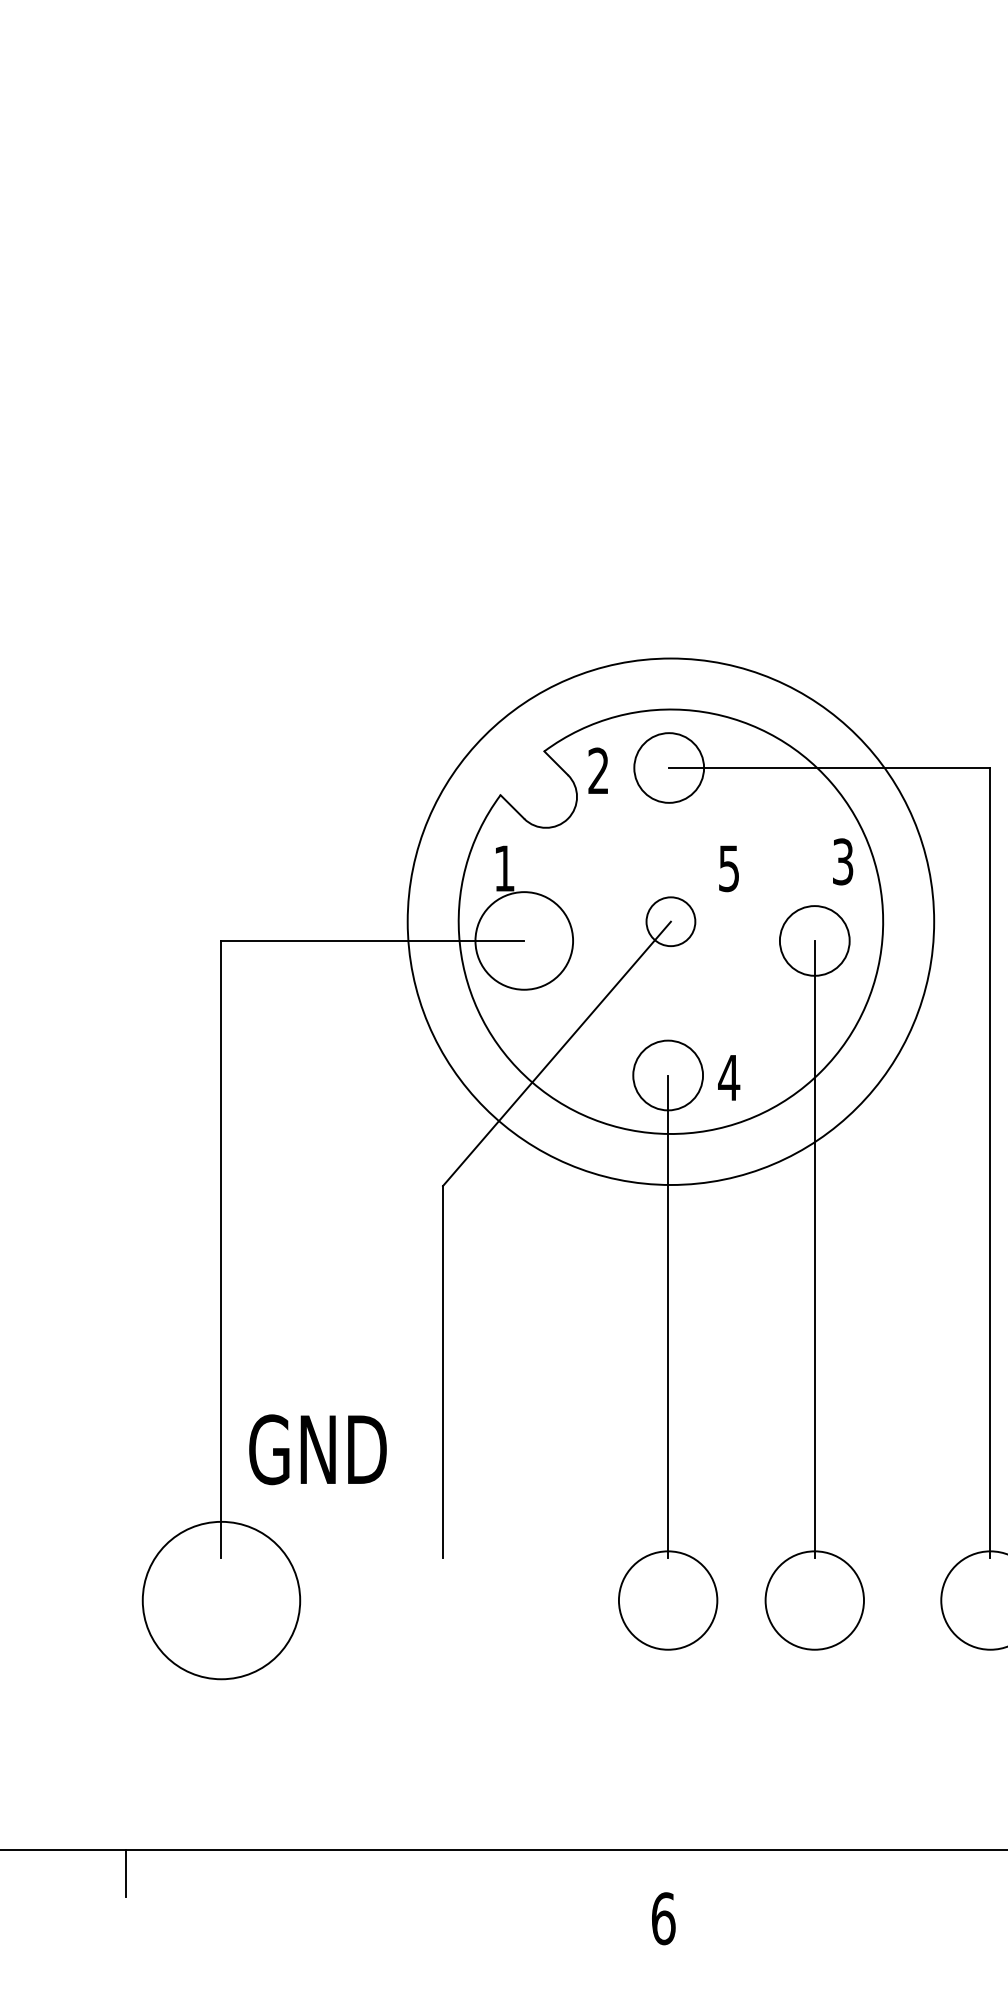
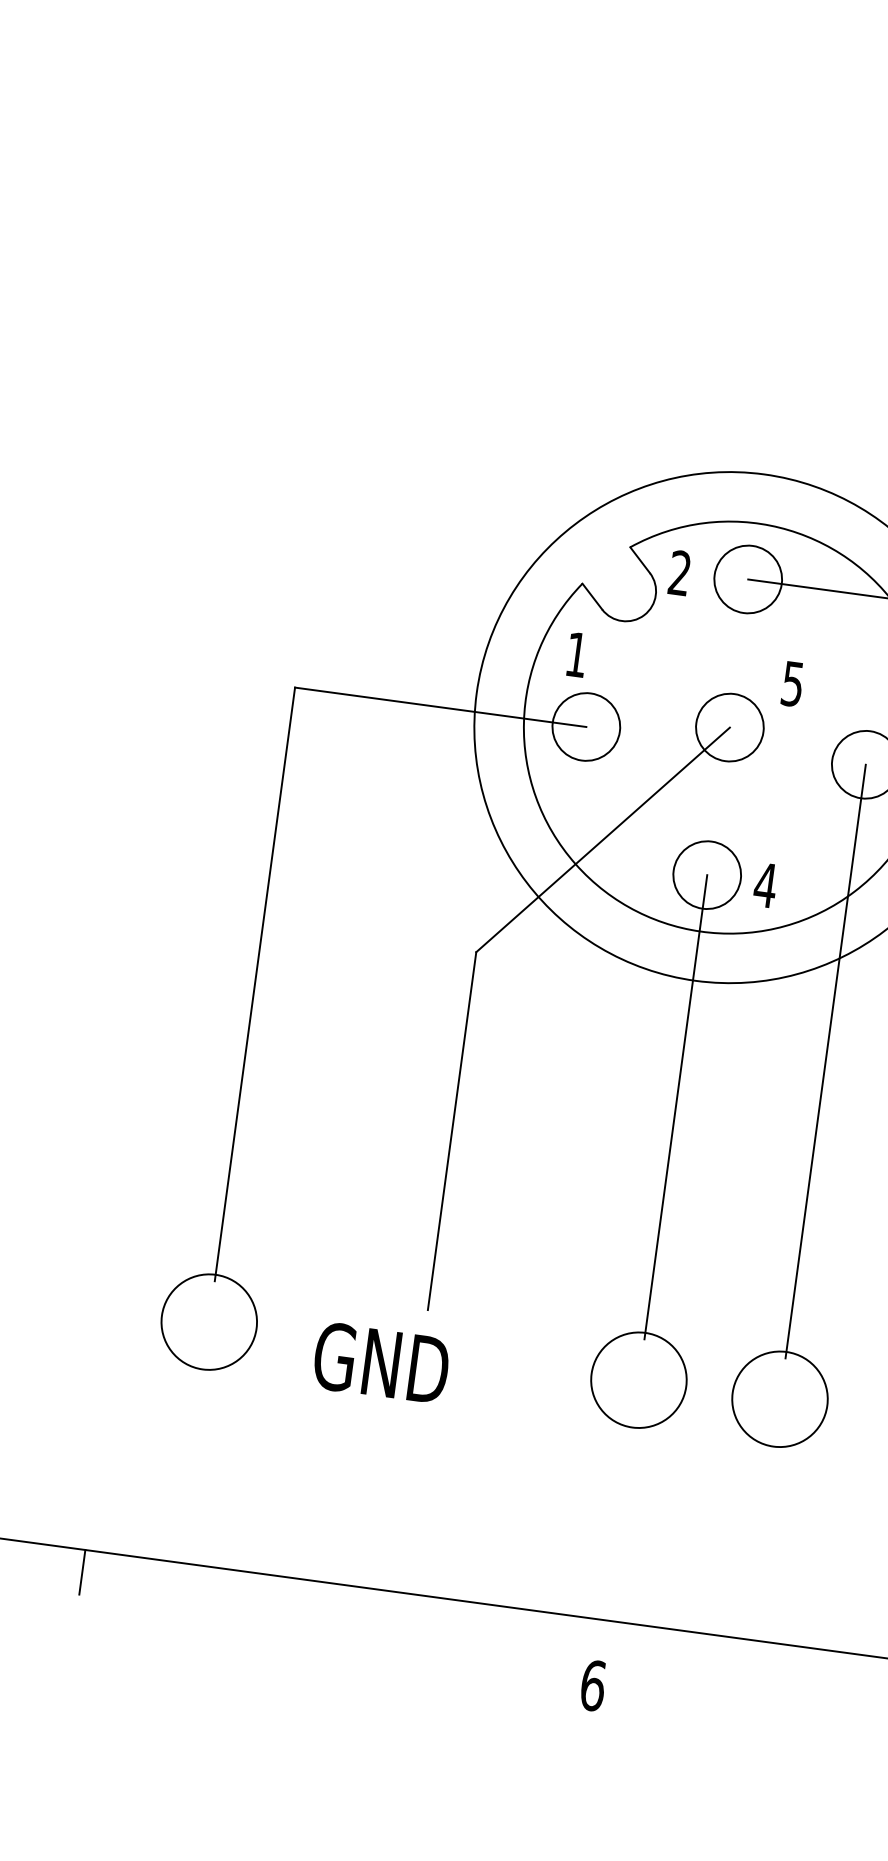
circle: (670, 921) -> (729, 727), size x1.43
circle: (524, 940) -> (586, 726), size x0.71
text: (317, 1449) -> (381, 1362), moved
circle: (221, 1600) -> (209, 1322), size x0.62

